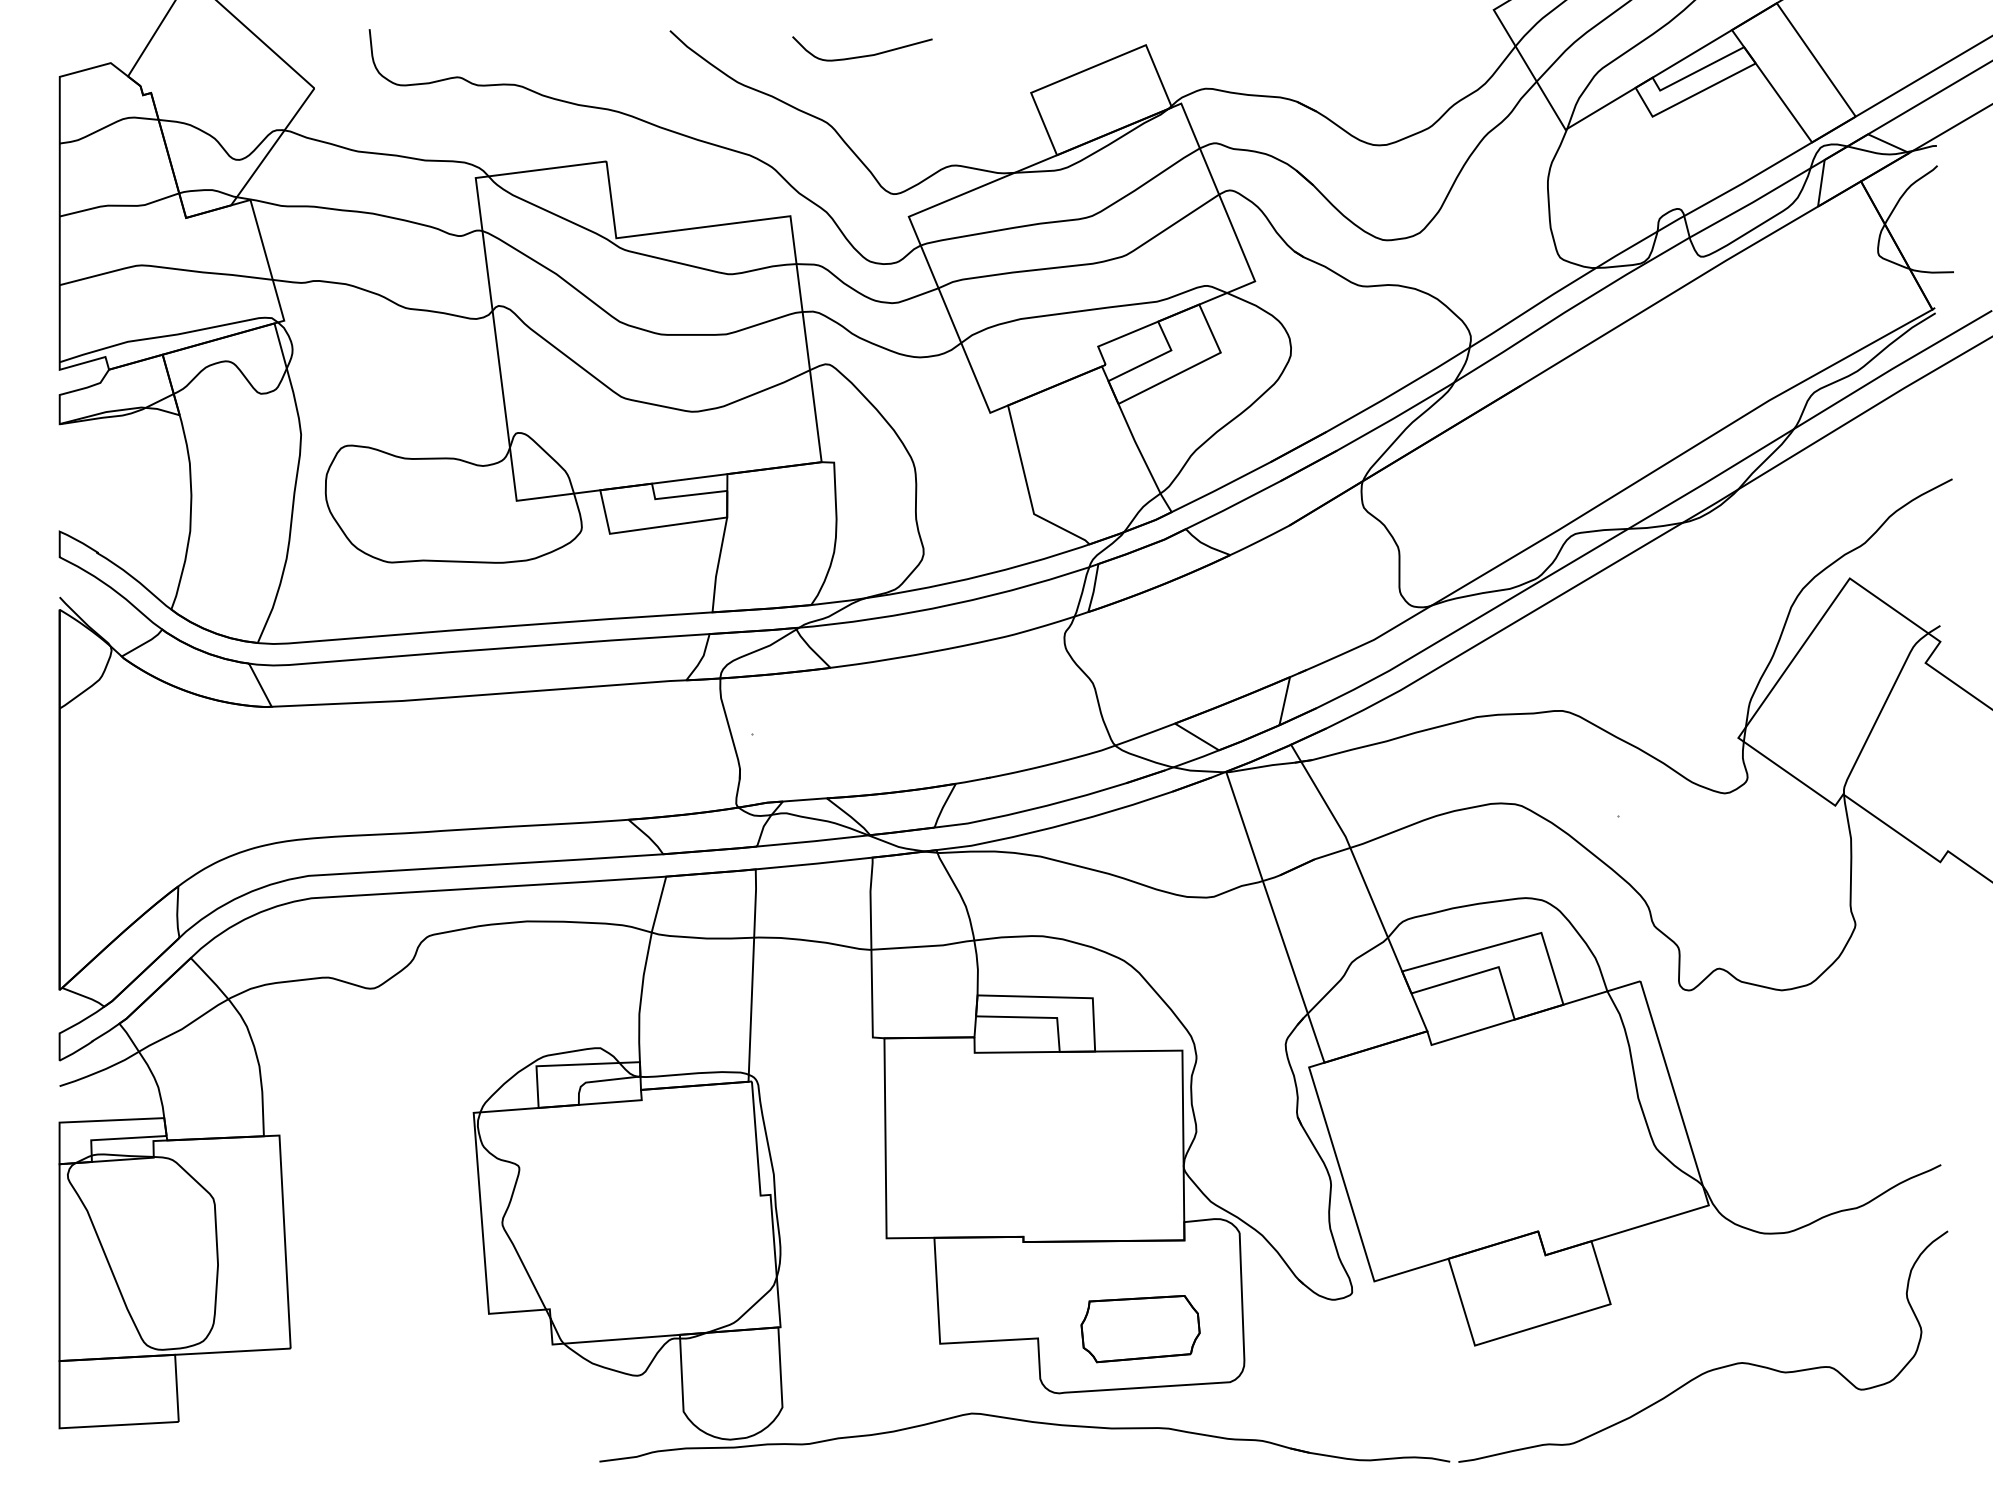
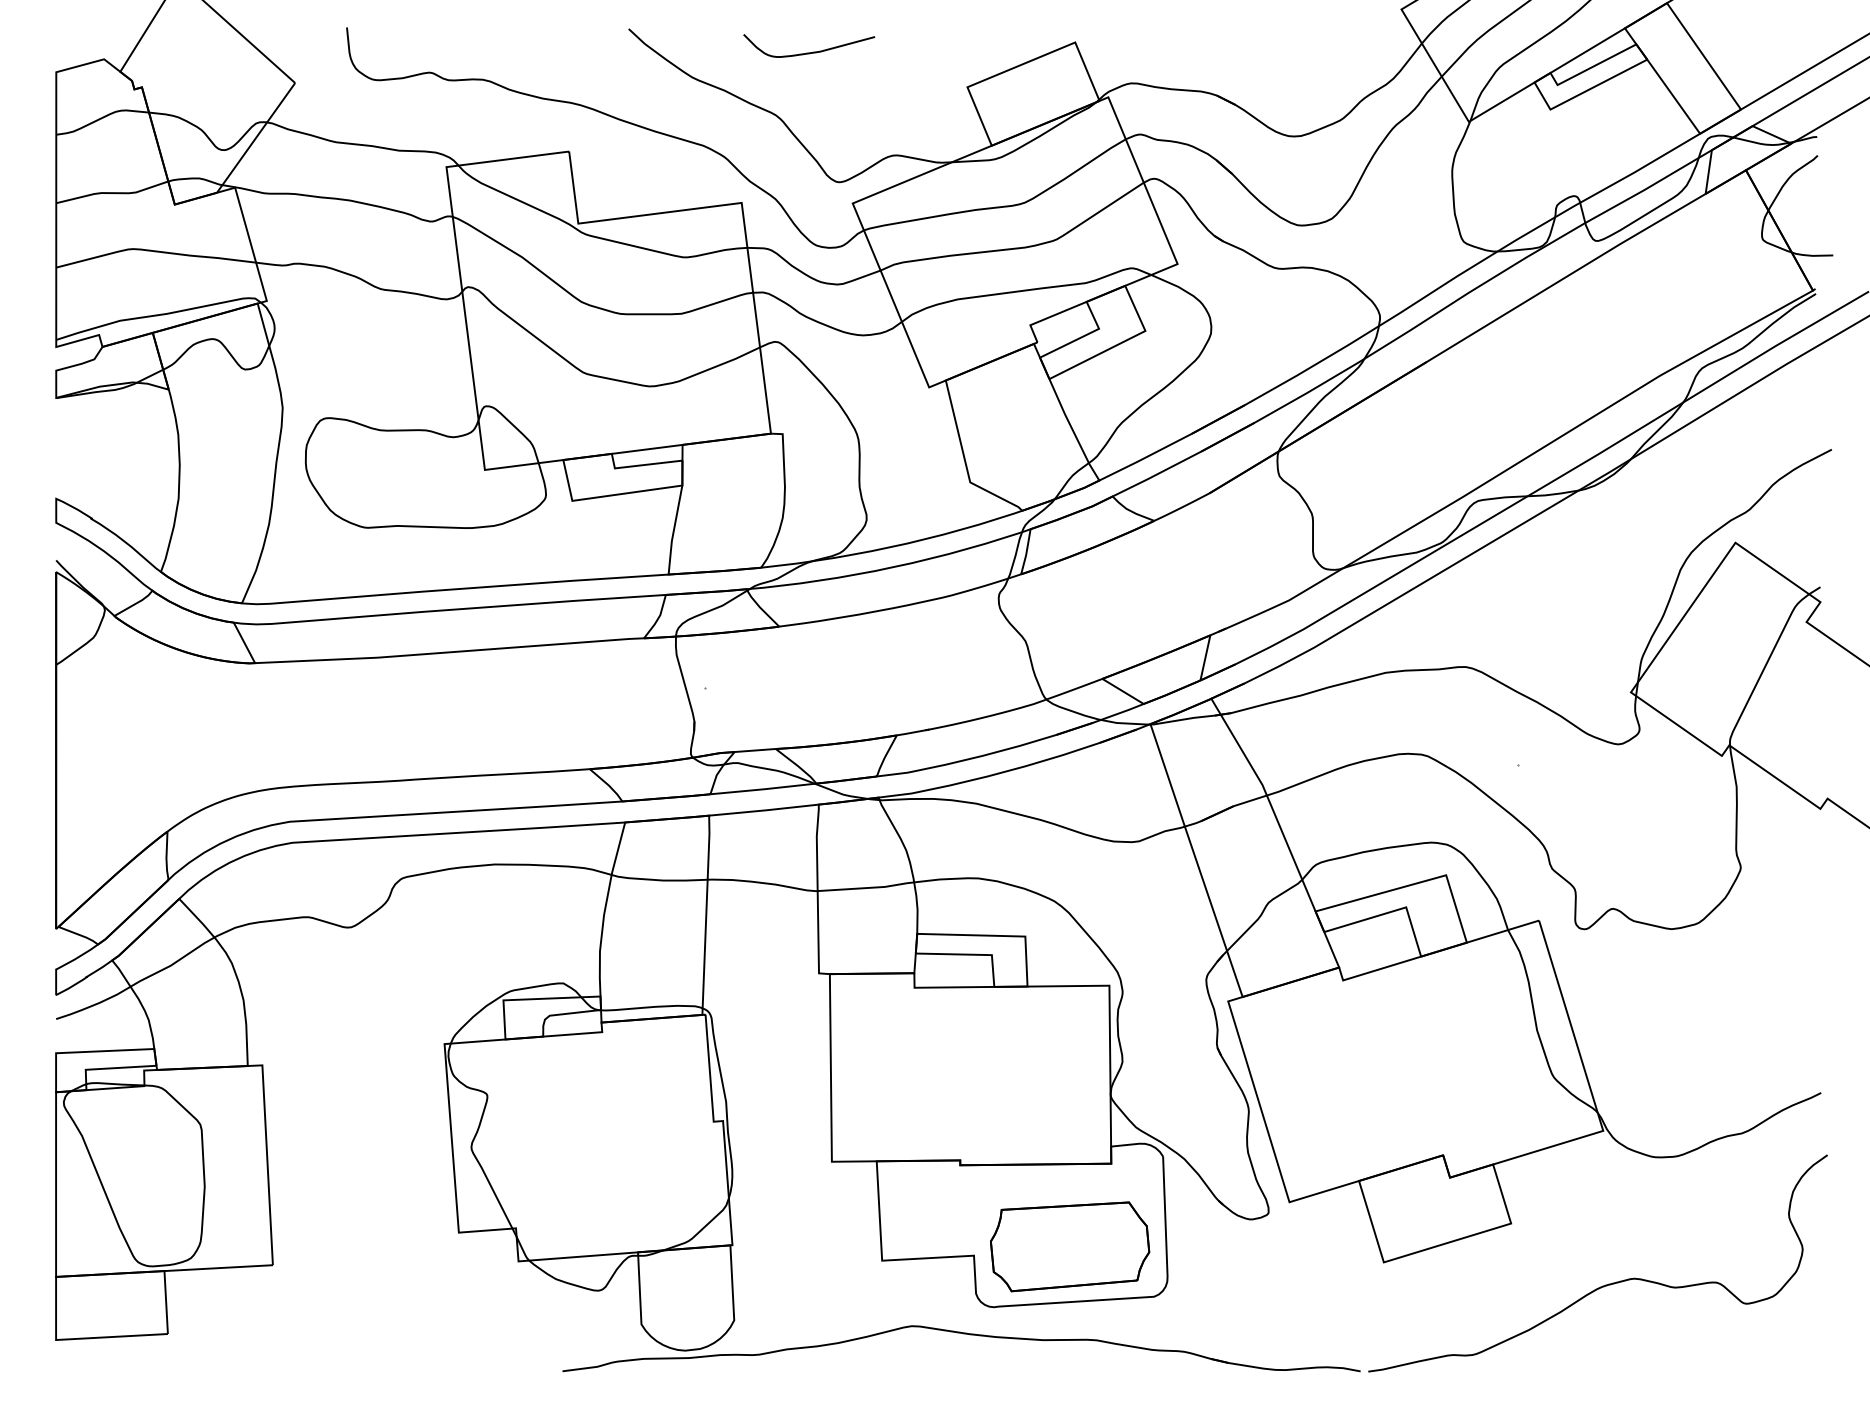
part: (1140, 1328) -> (1070, 1246), size x1.43

